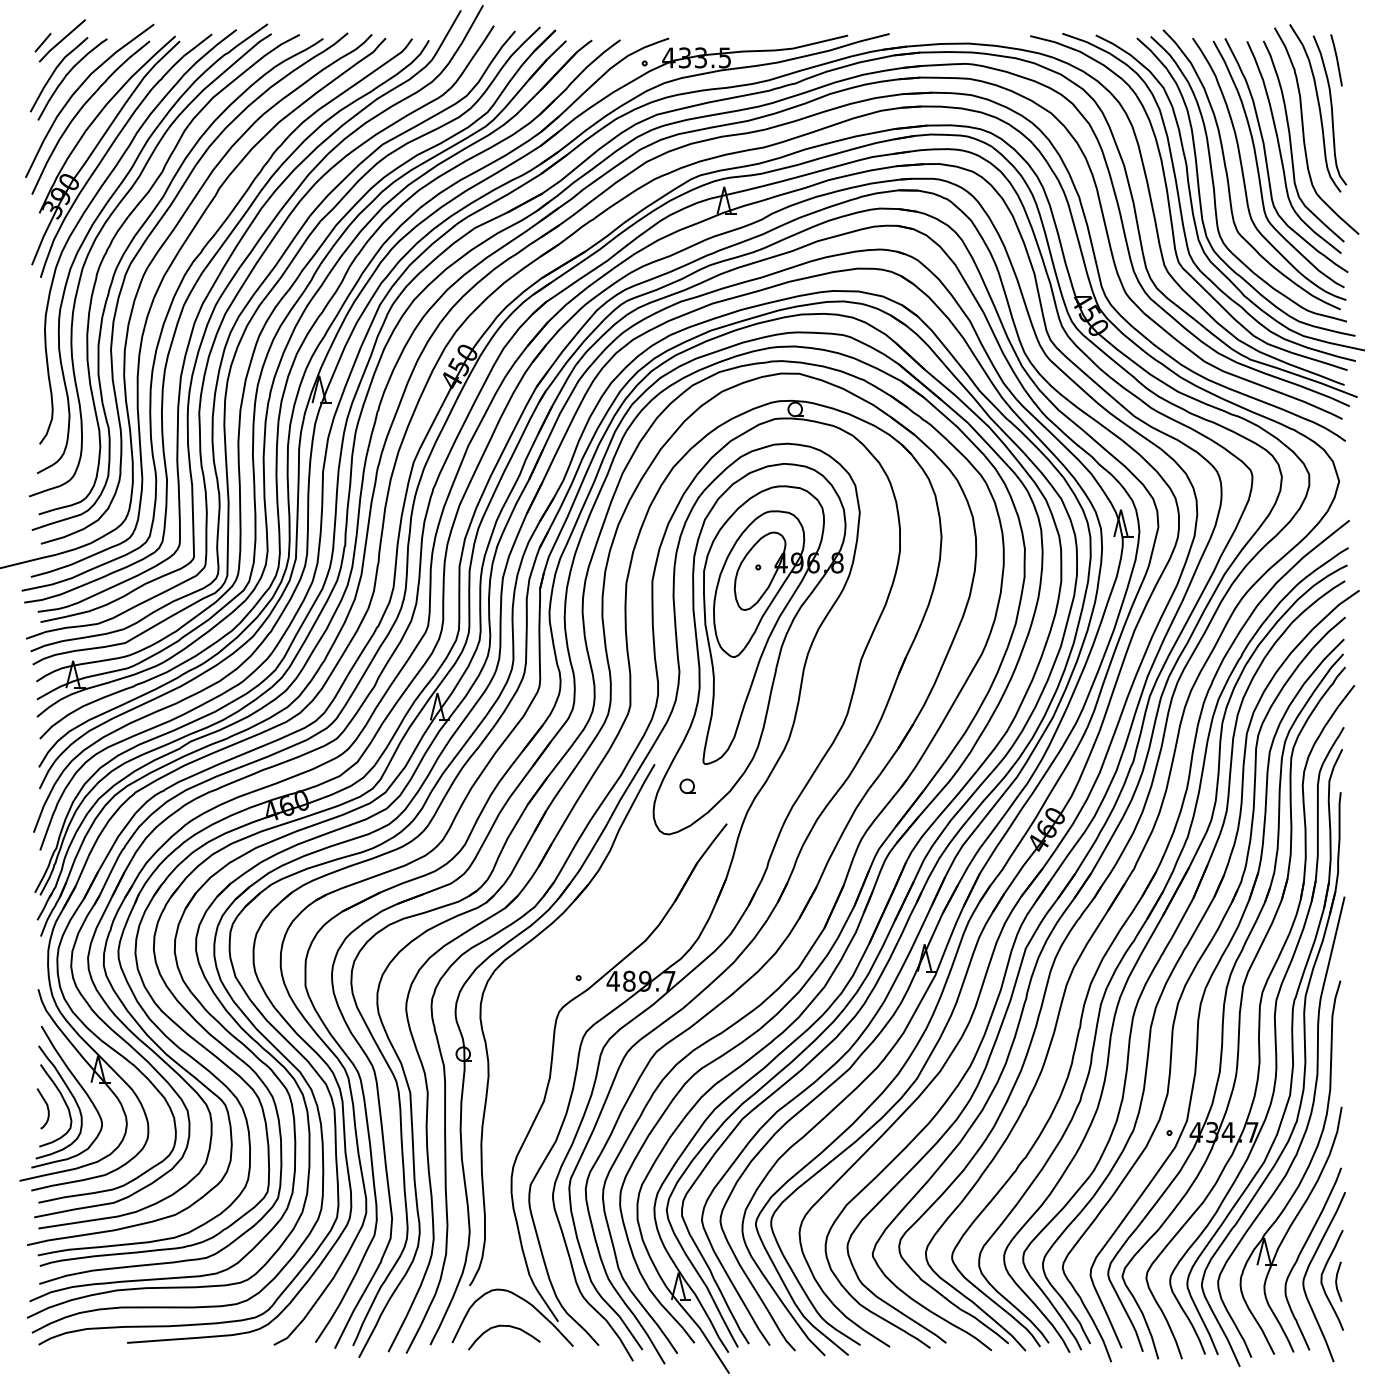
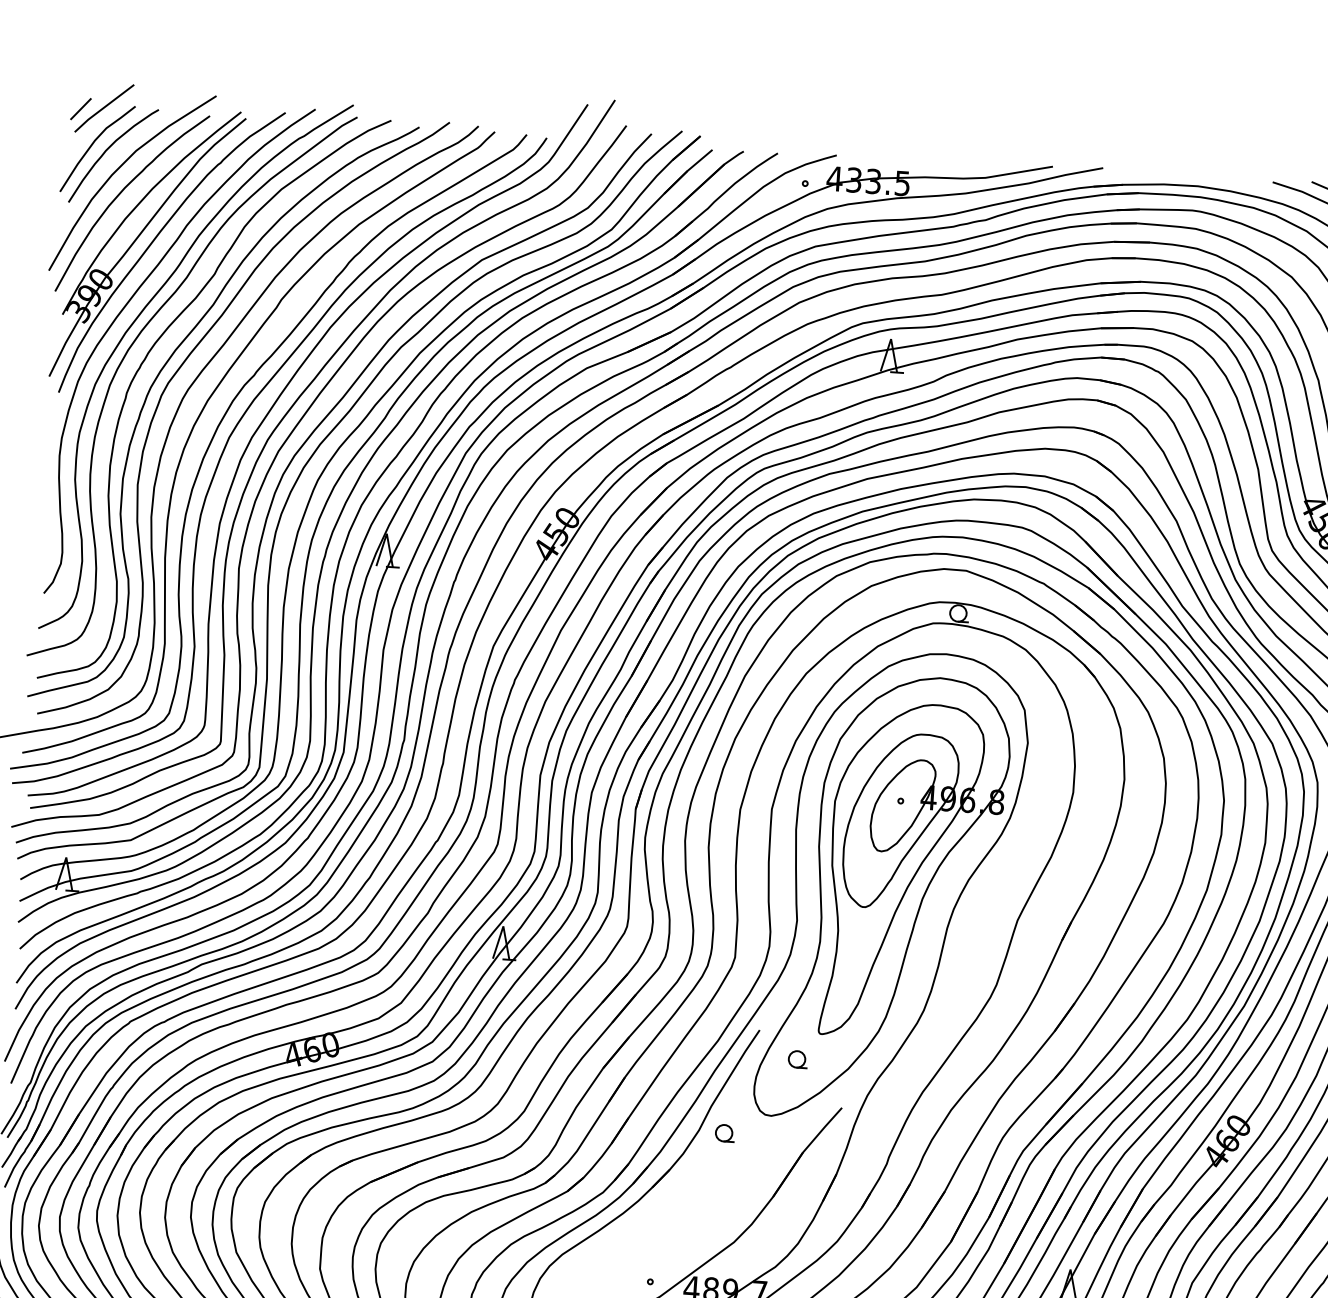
part: (631, 850) -> (724, 1132), added

